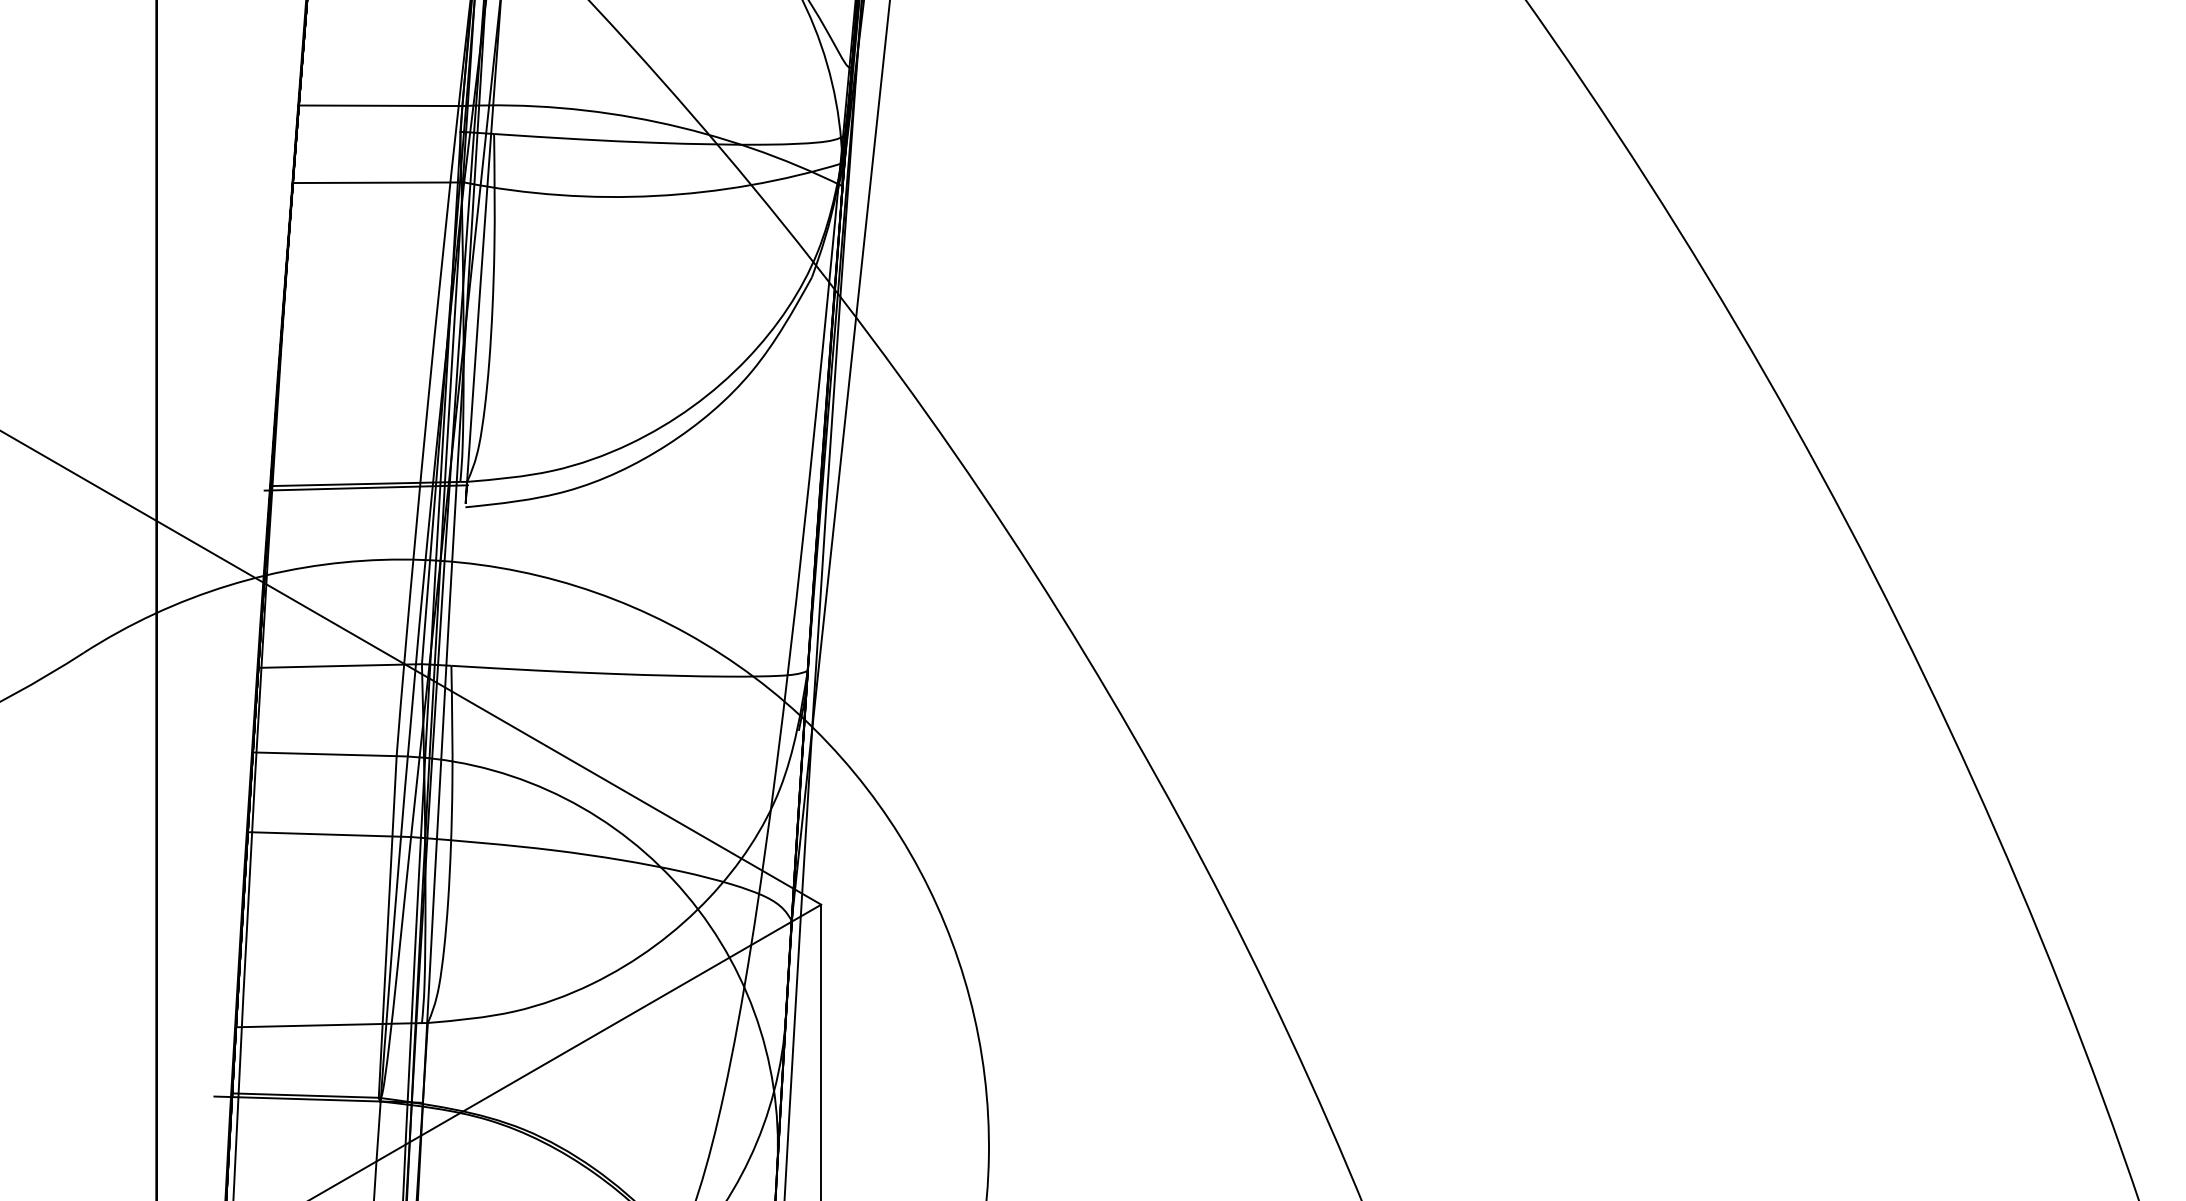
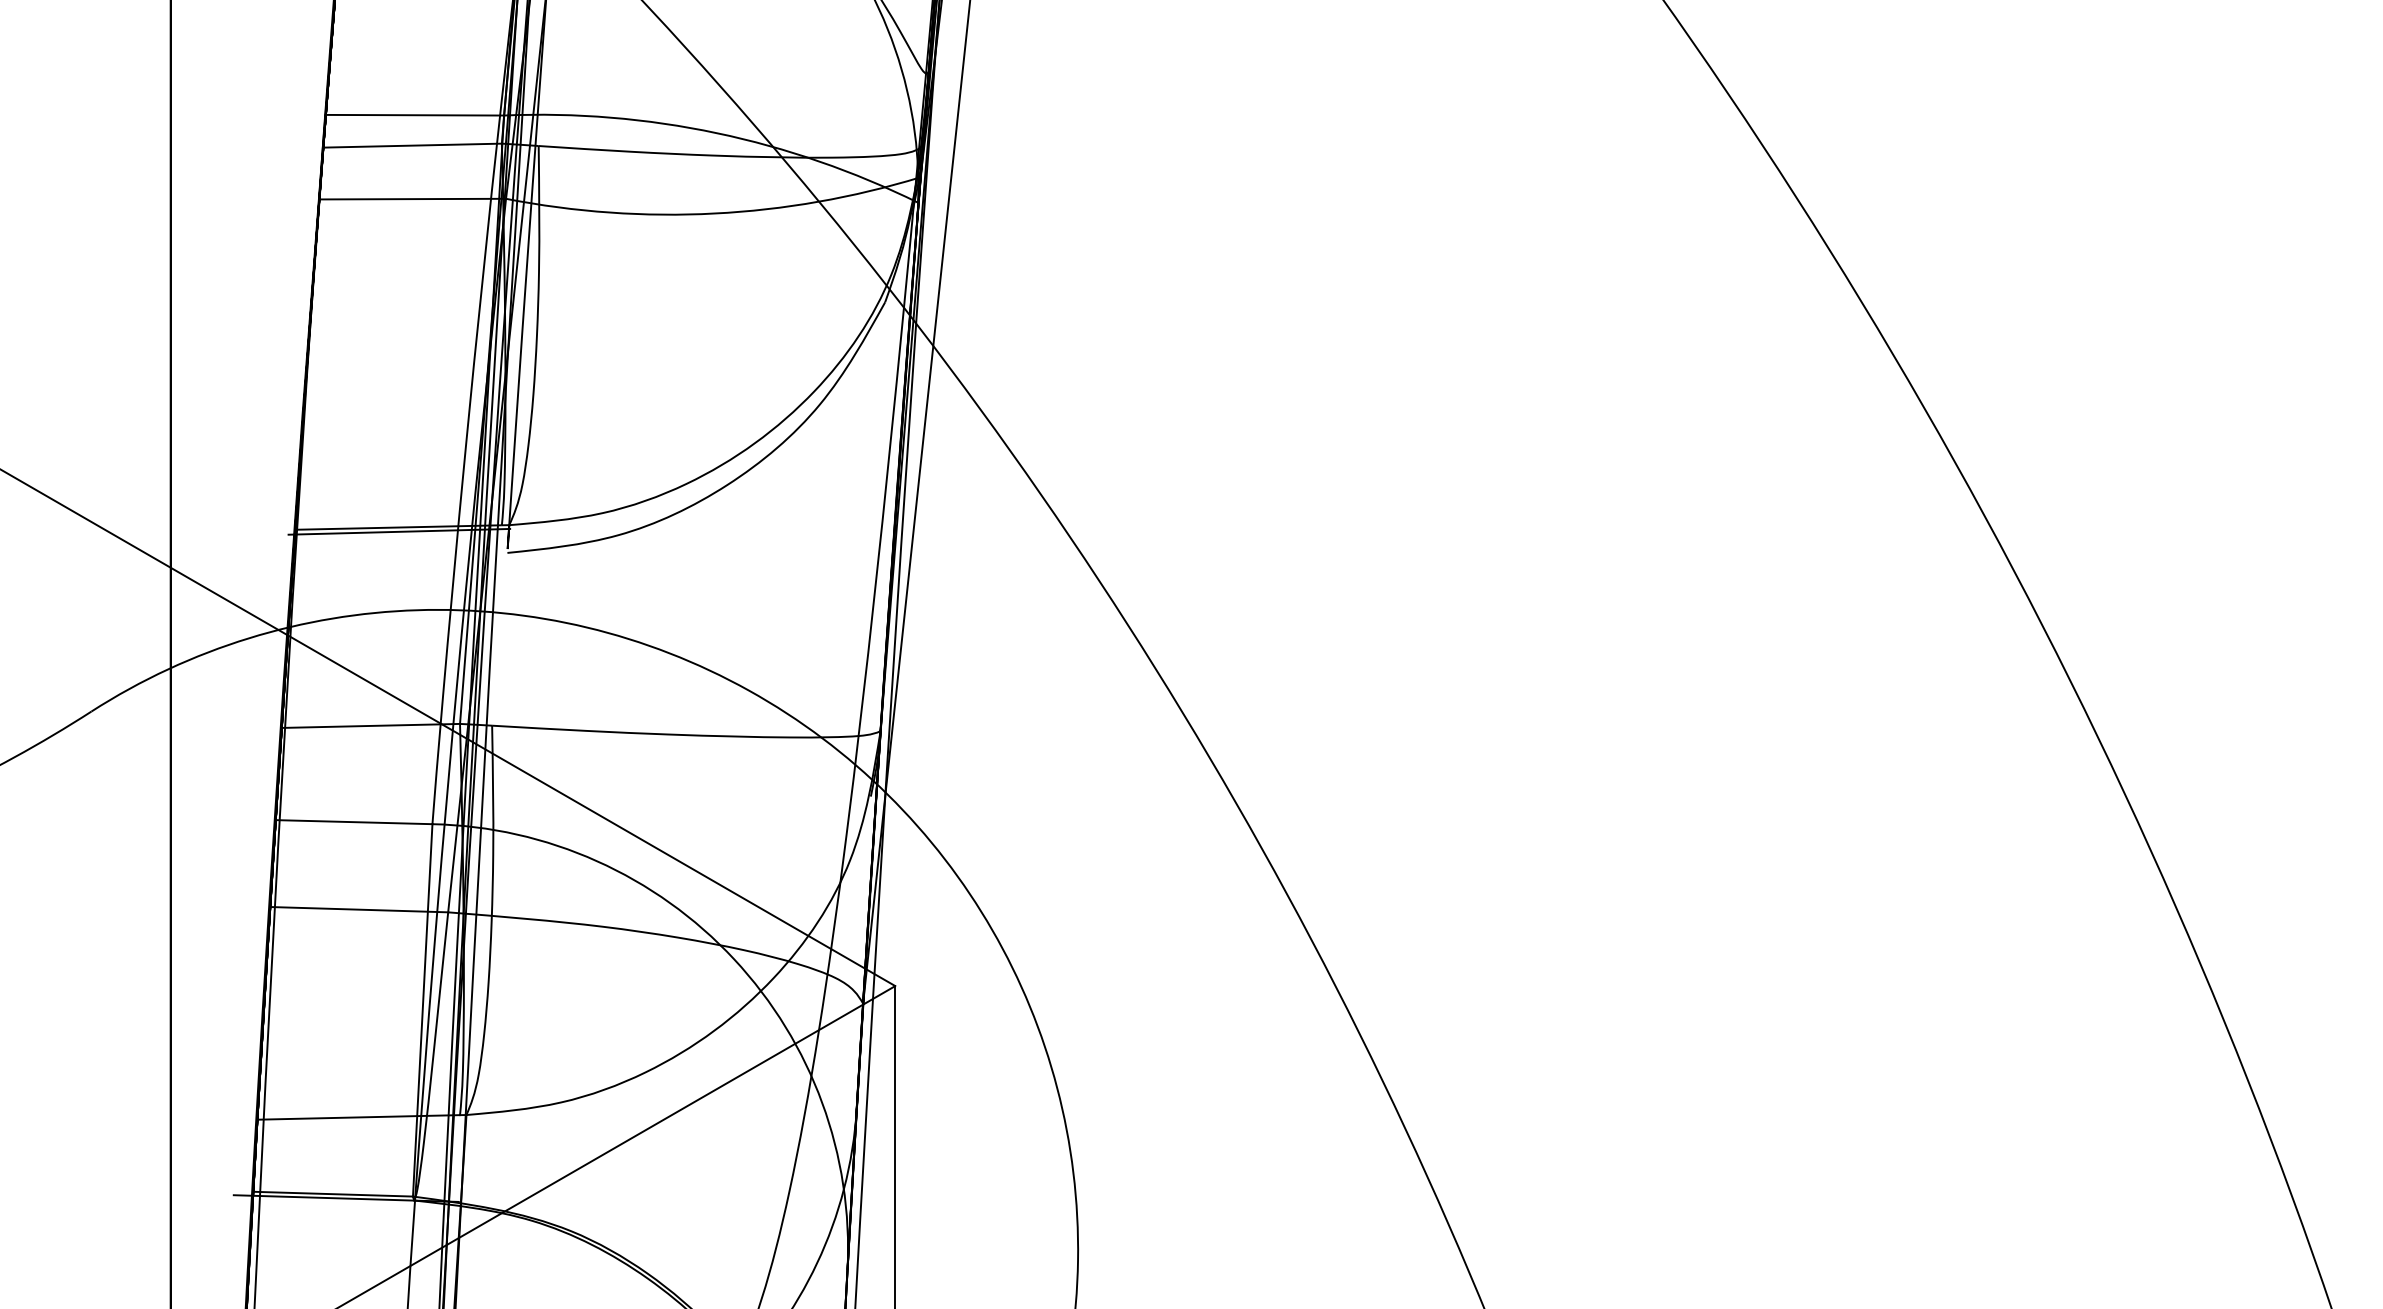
line: (378, 133) -> (412, 145), added

